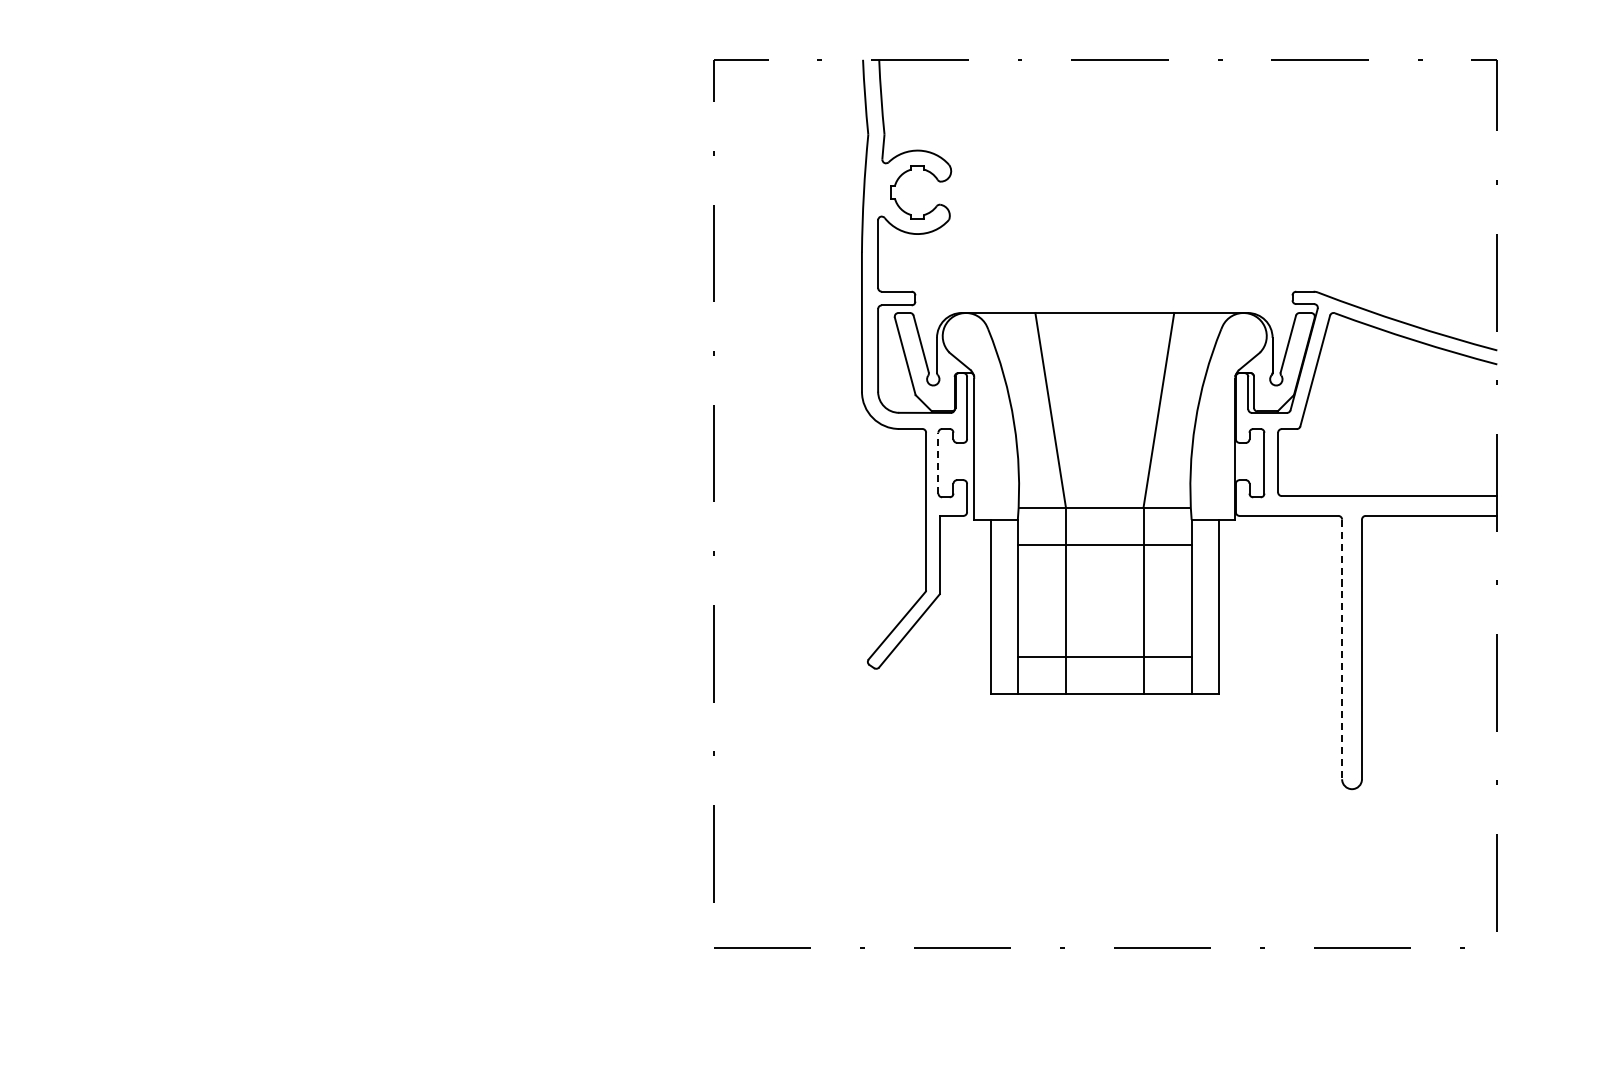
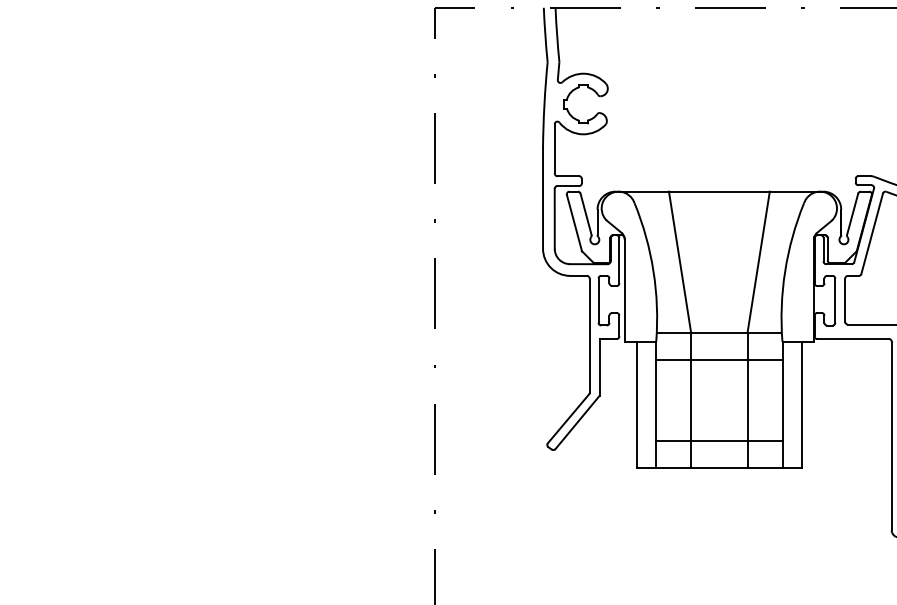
line: (938, 462) -> (598, 300), dashed -> solid
line: (1342, 649) -> (891, 436), dashed -> solid

